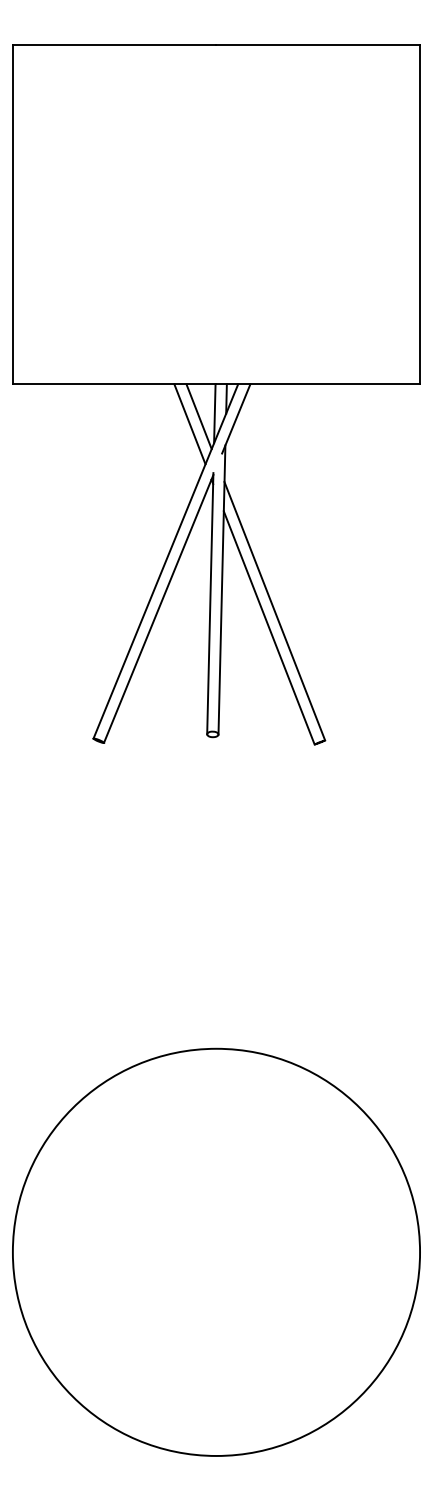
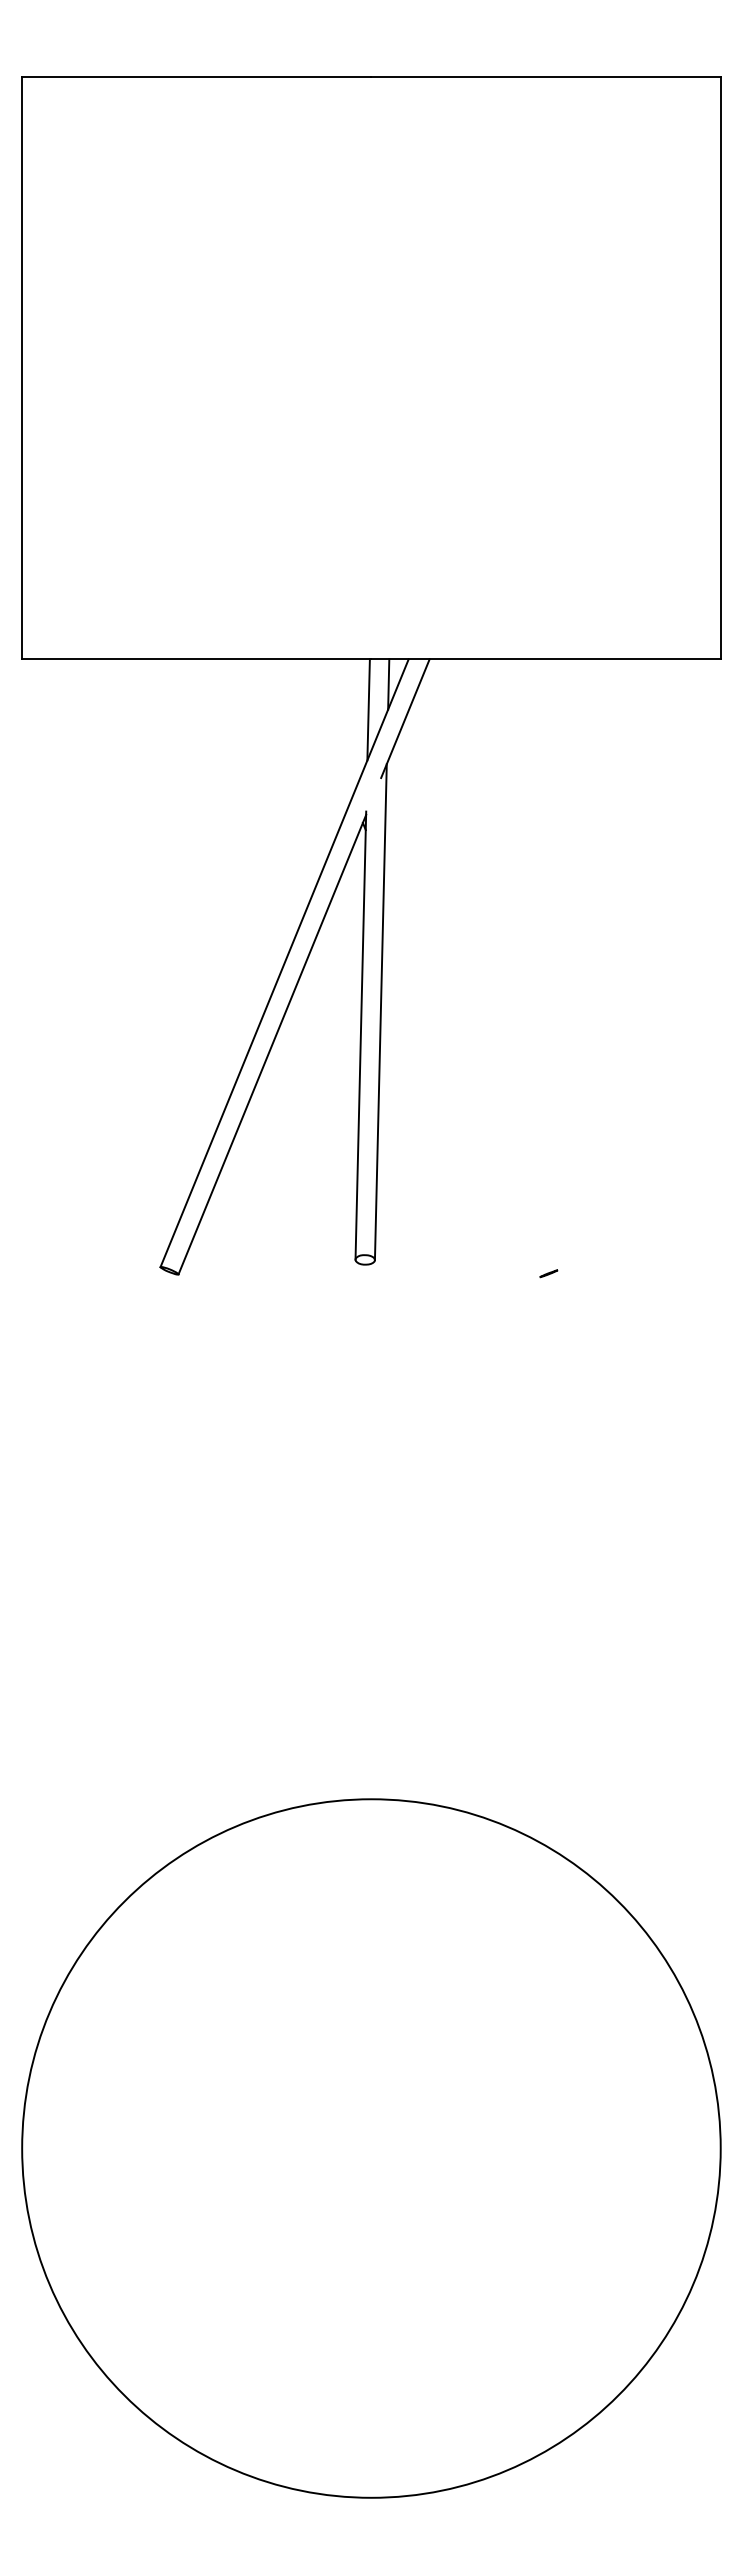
line: (198, 416) -> (340, 714), removed
line: (189, 424) -> (325, 728), removed
line: (274, 611) -> (471, 1049), removed
line: (268, 627) -> (460, 1076), removed

